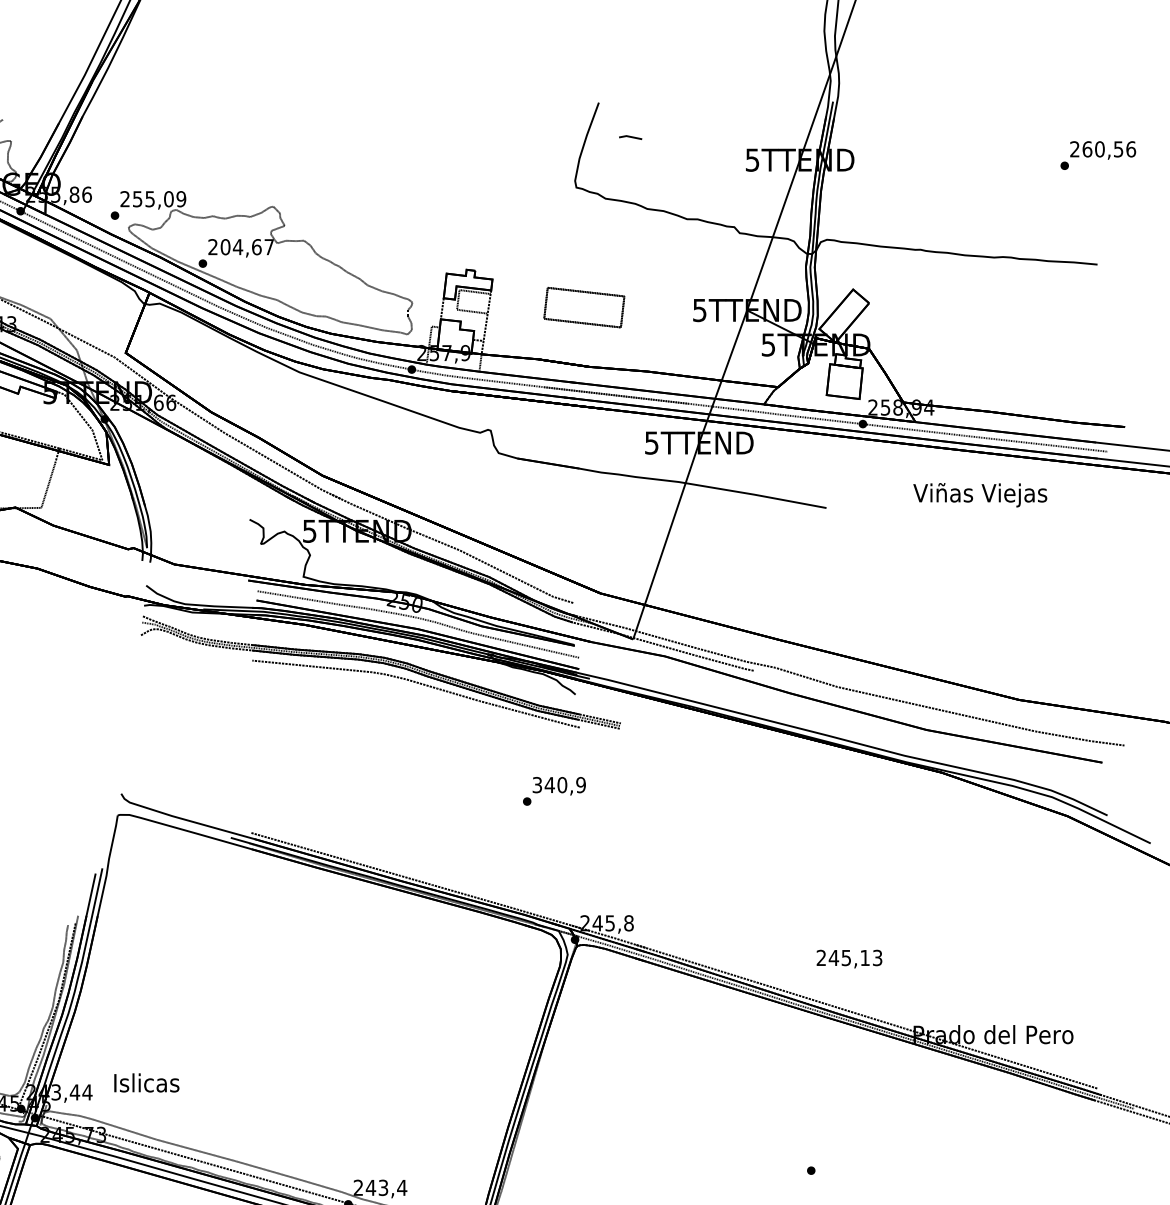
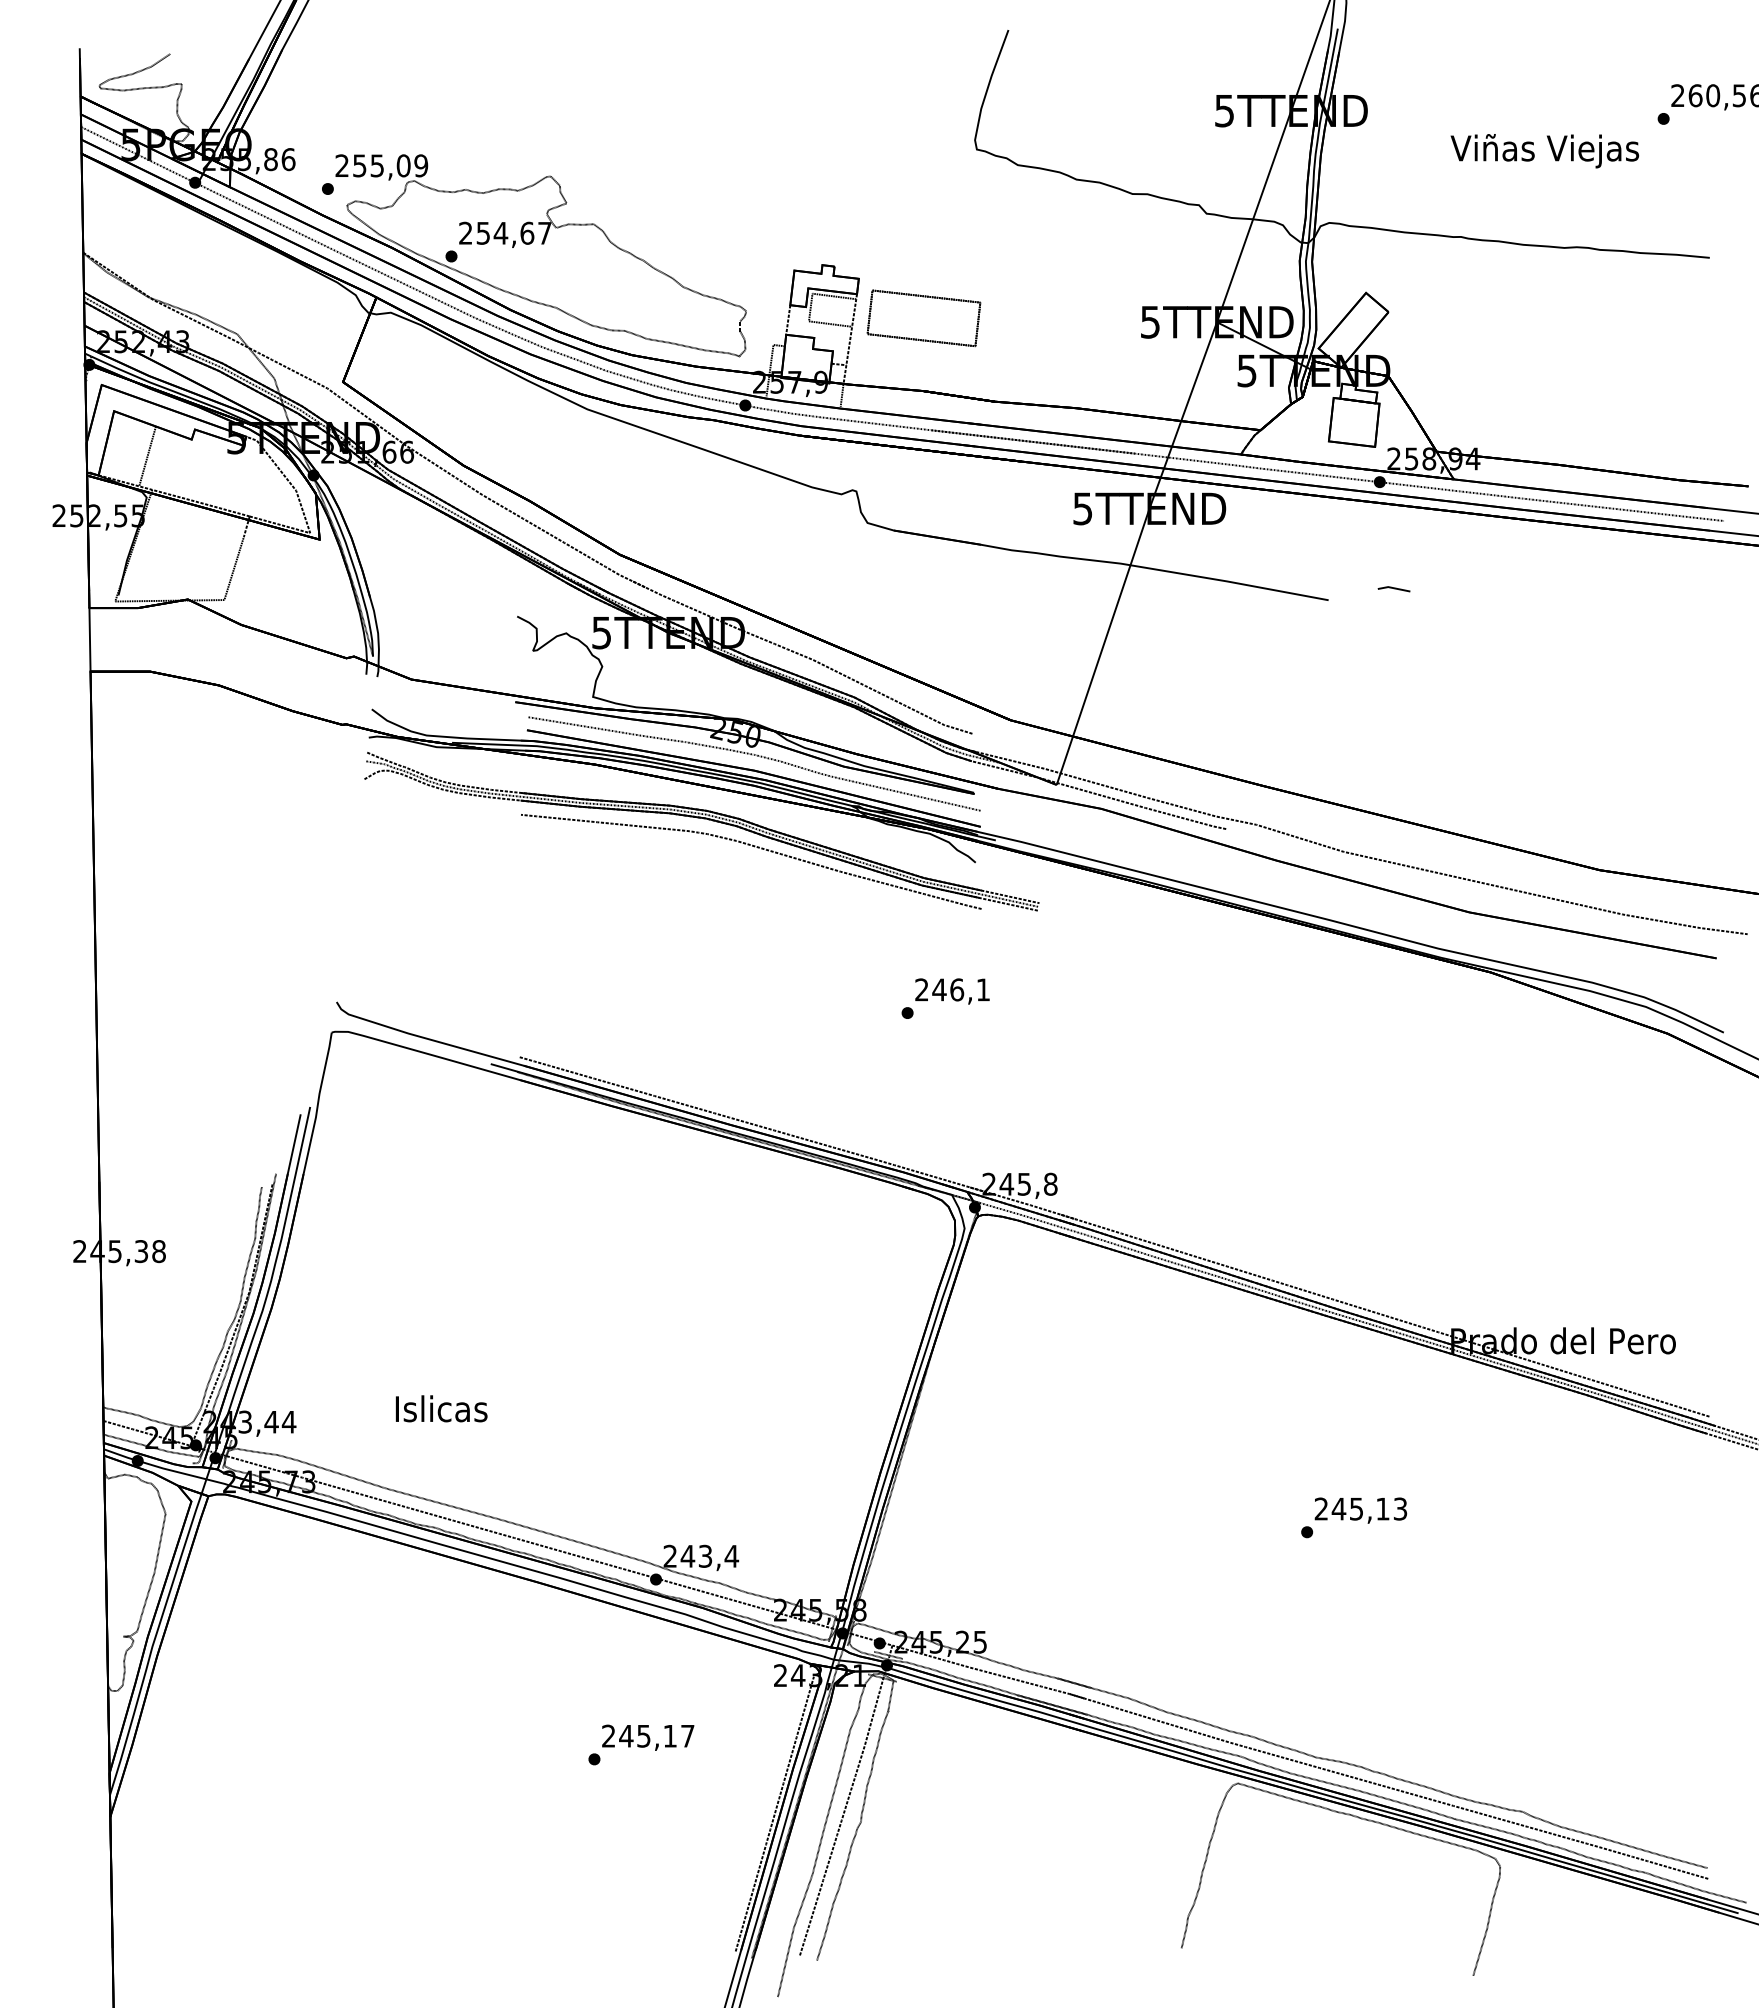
line: (630, 137) -> (1393, 588), moved
text: (225, 246) -> (483, 232), 204,67 -> 254,67
part: (583, 307) -> (923, 318), moved
text: (980, 495) -> (1544, 151), moved
text: (559, 784) -> (952, 989), 340,9 -> 246,1
text: (849, 959) -> (1360, 1510), moved
text: (146, 1082) -> (441, 1408), moved

